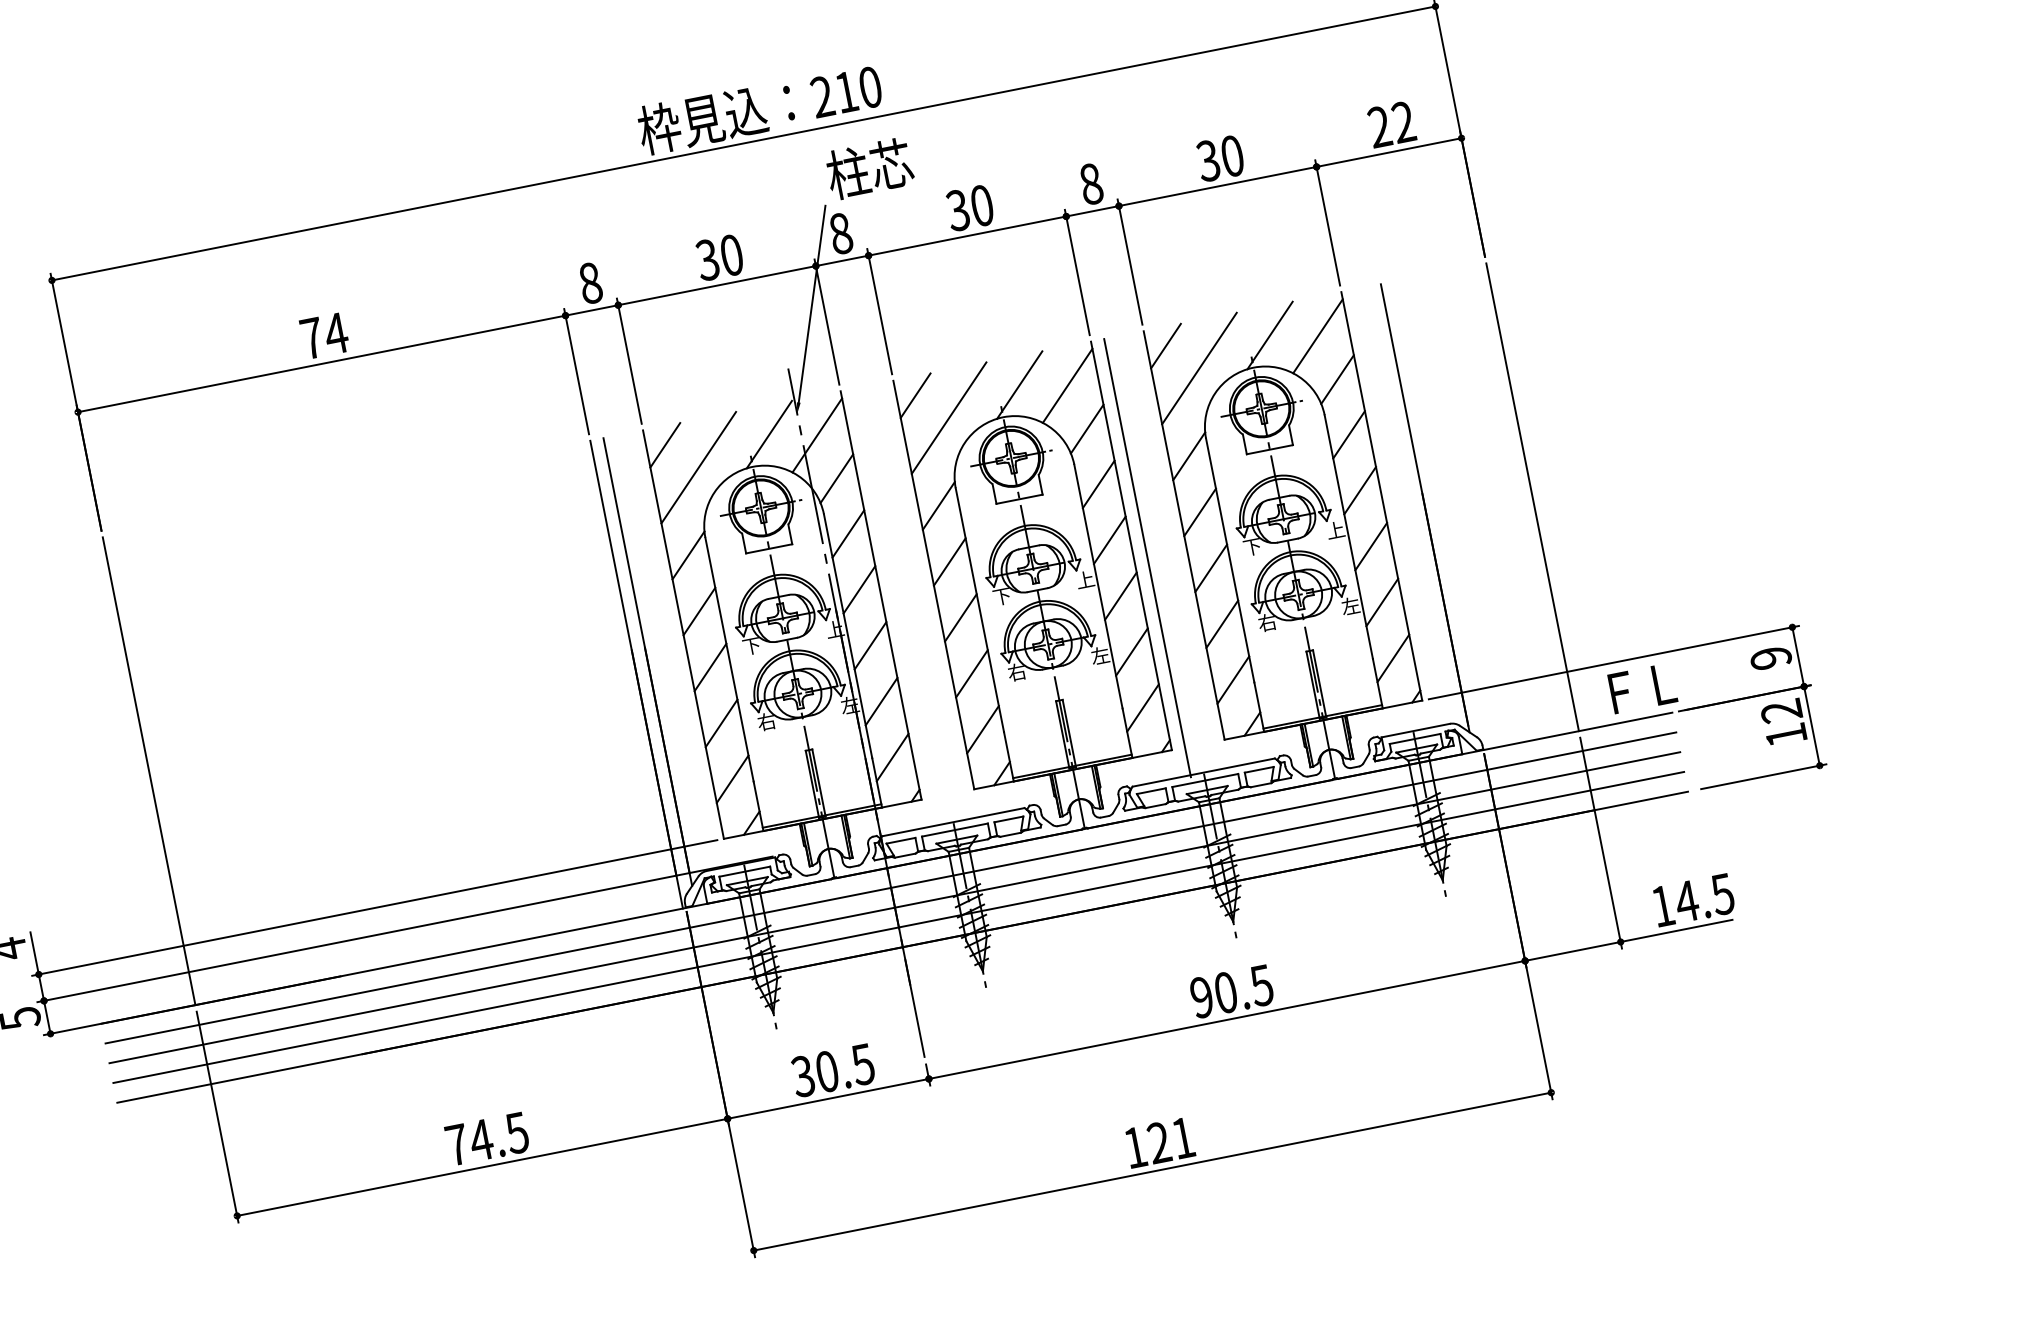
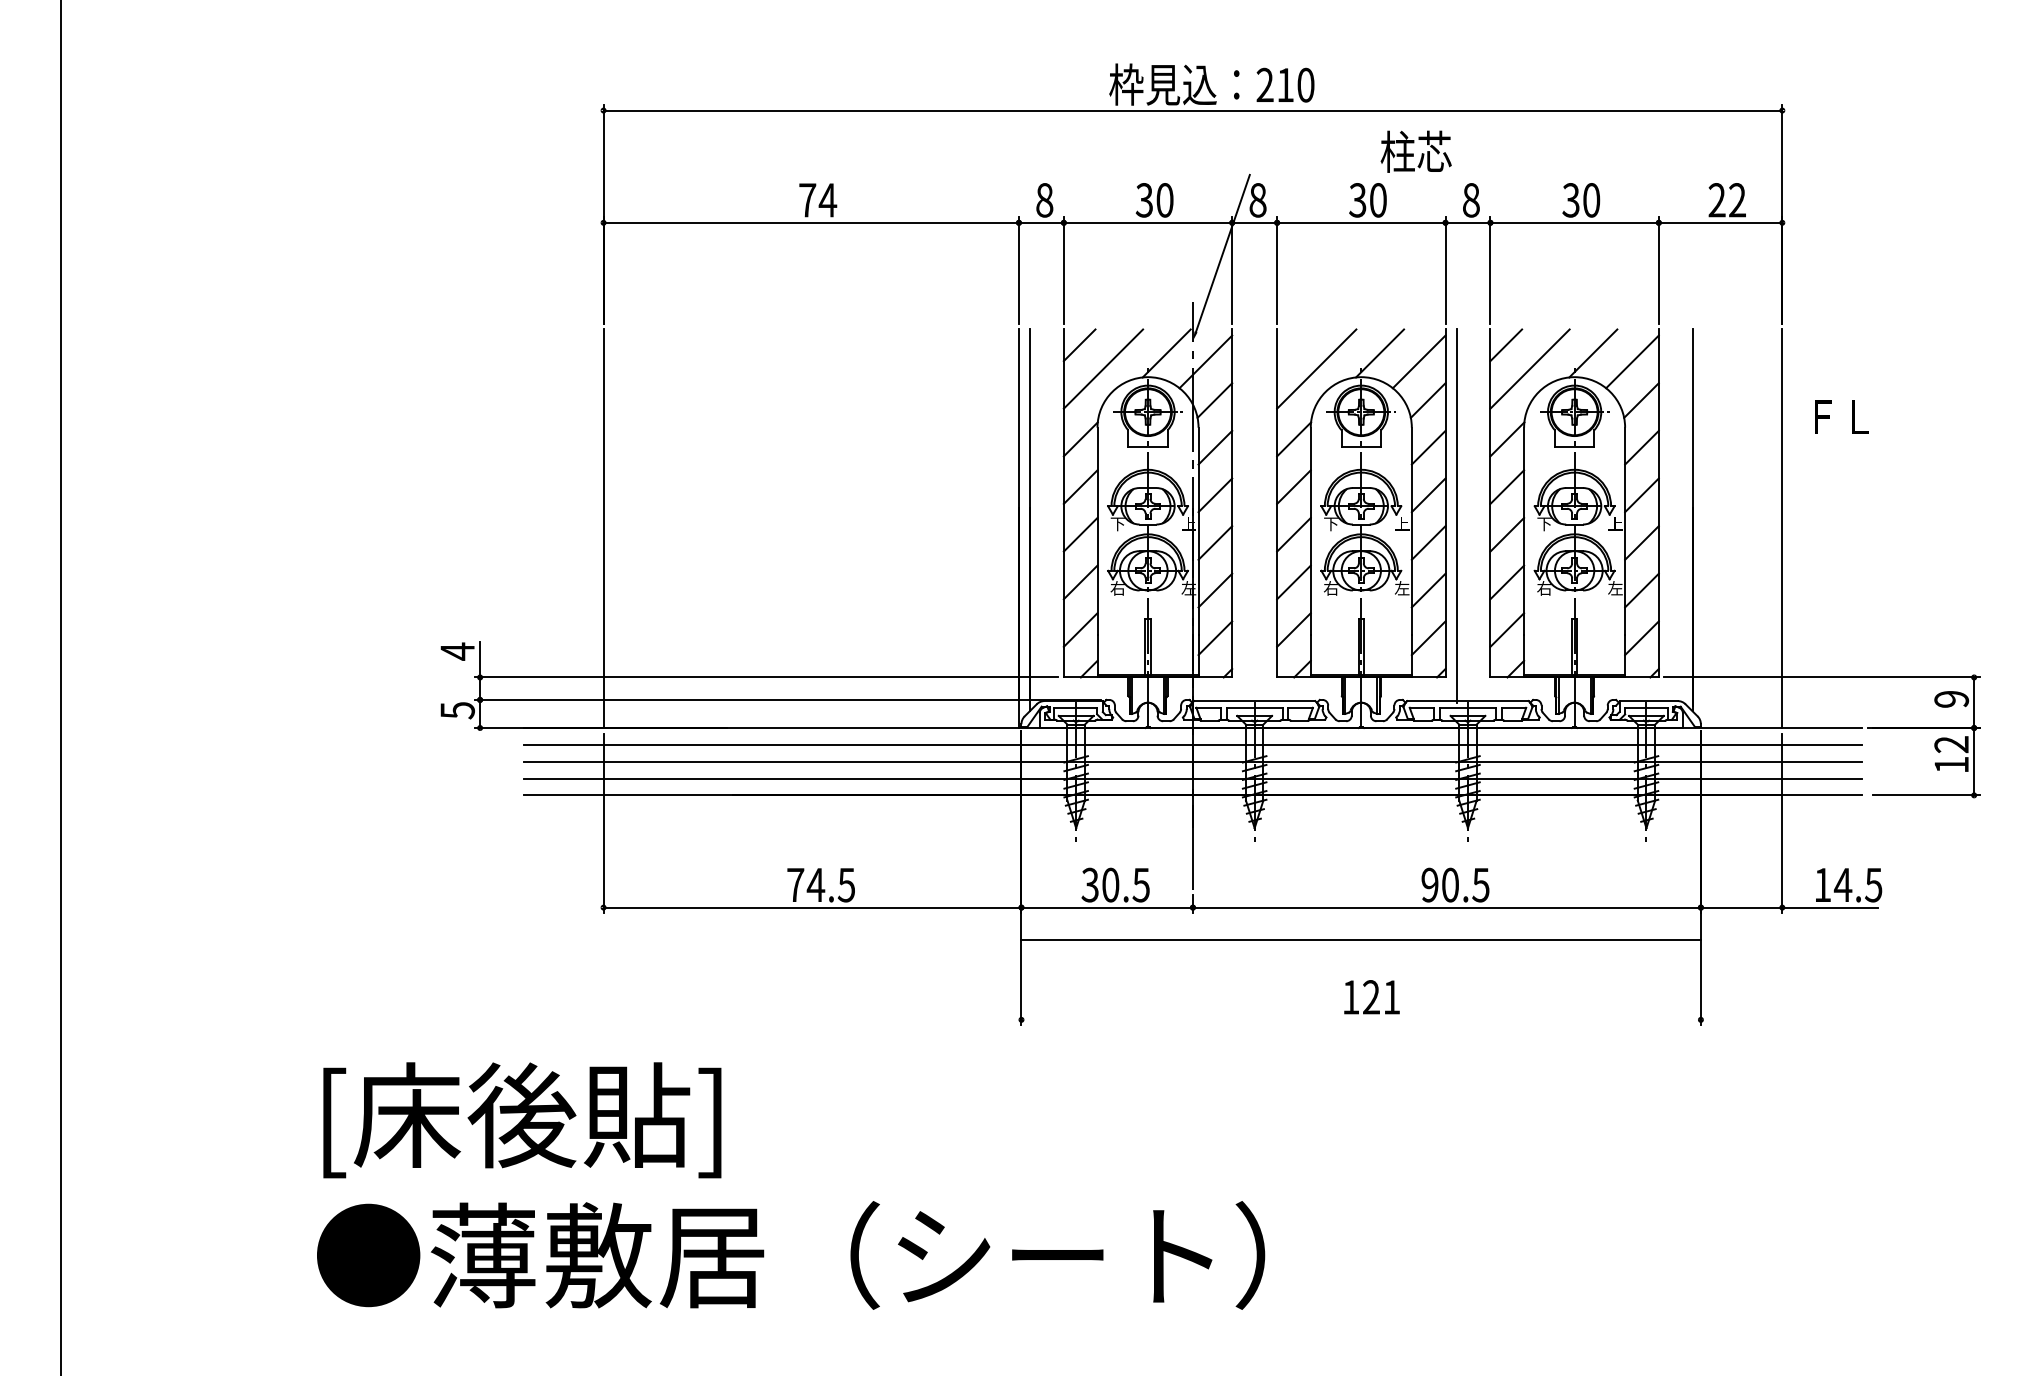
text: (868, 168) -> (1415, 151), moved
line: (915, 396) -> (1292, 345), removed
text: (1642, 687) -> (1841, 416), moved
line: (1151, 1171) -> (1360, 939), moved

